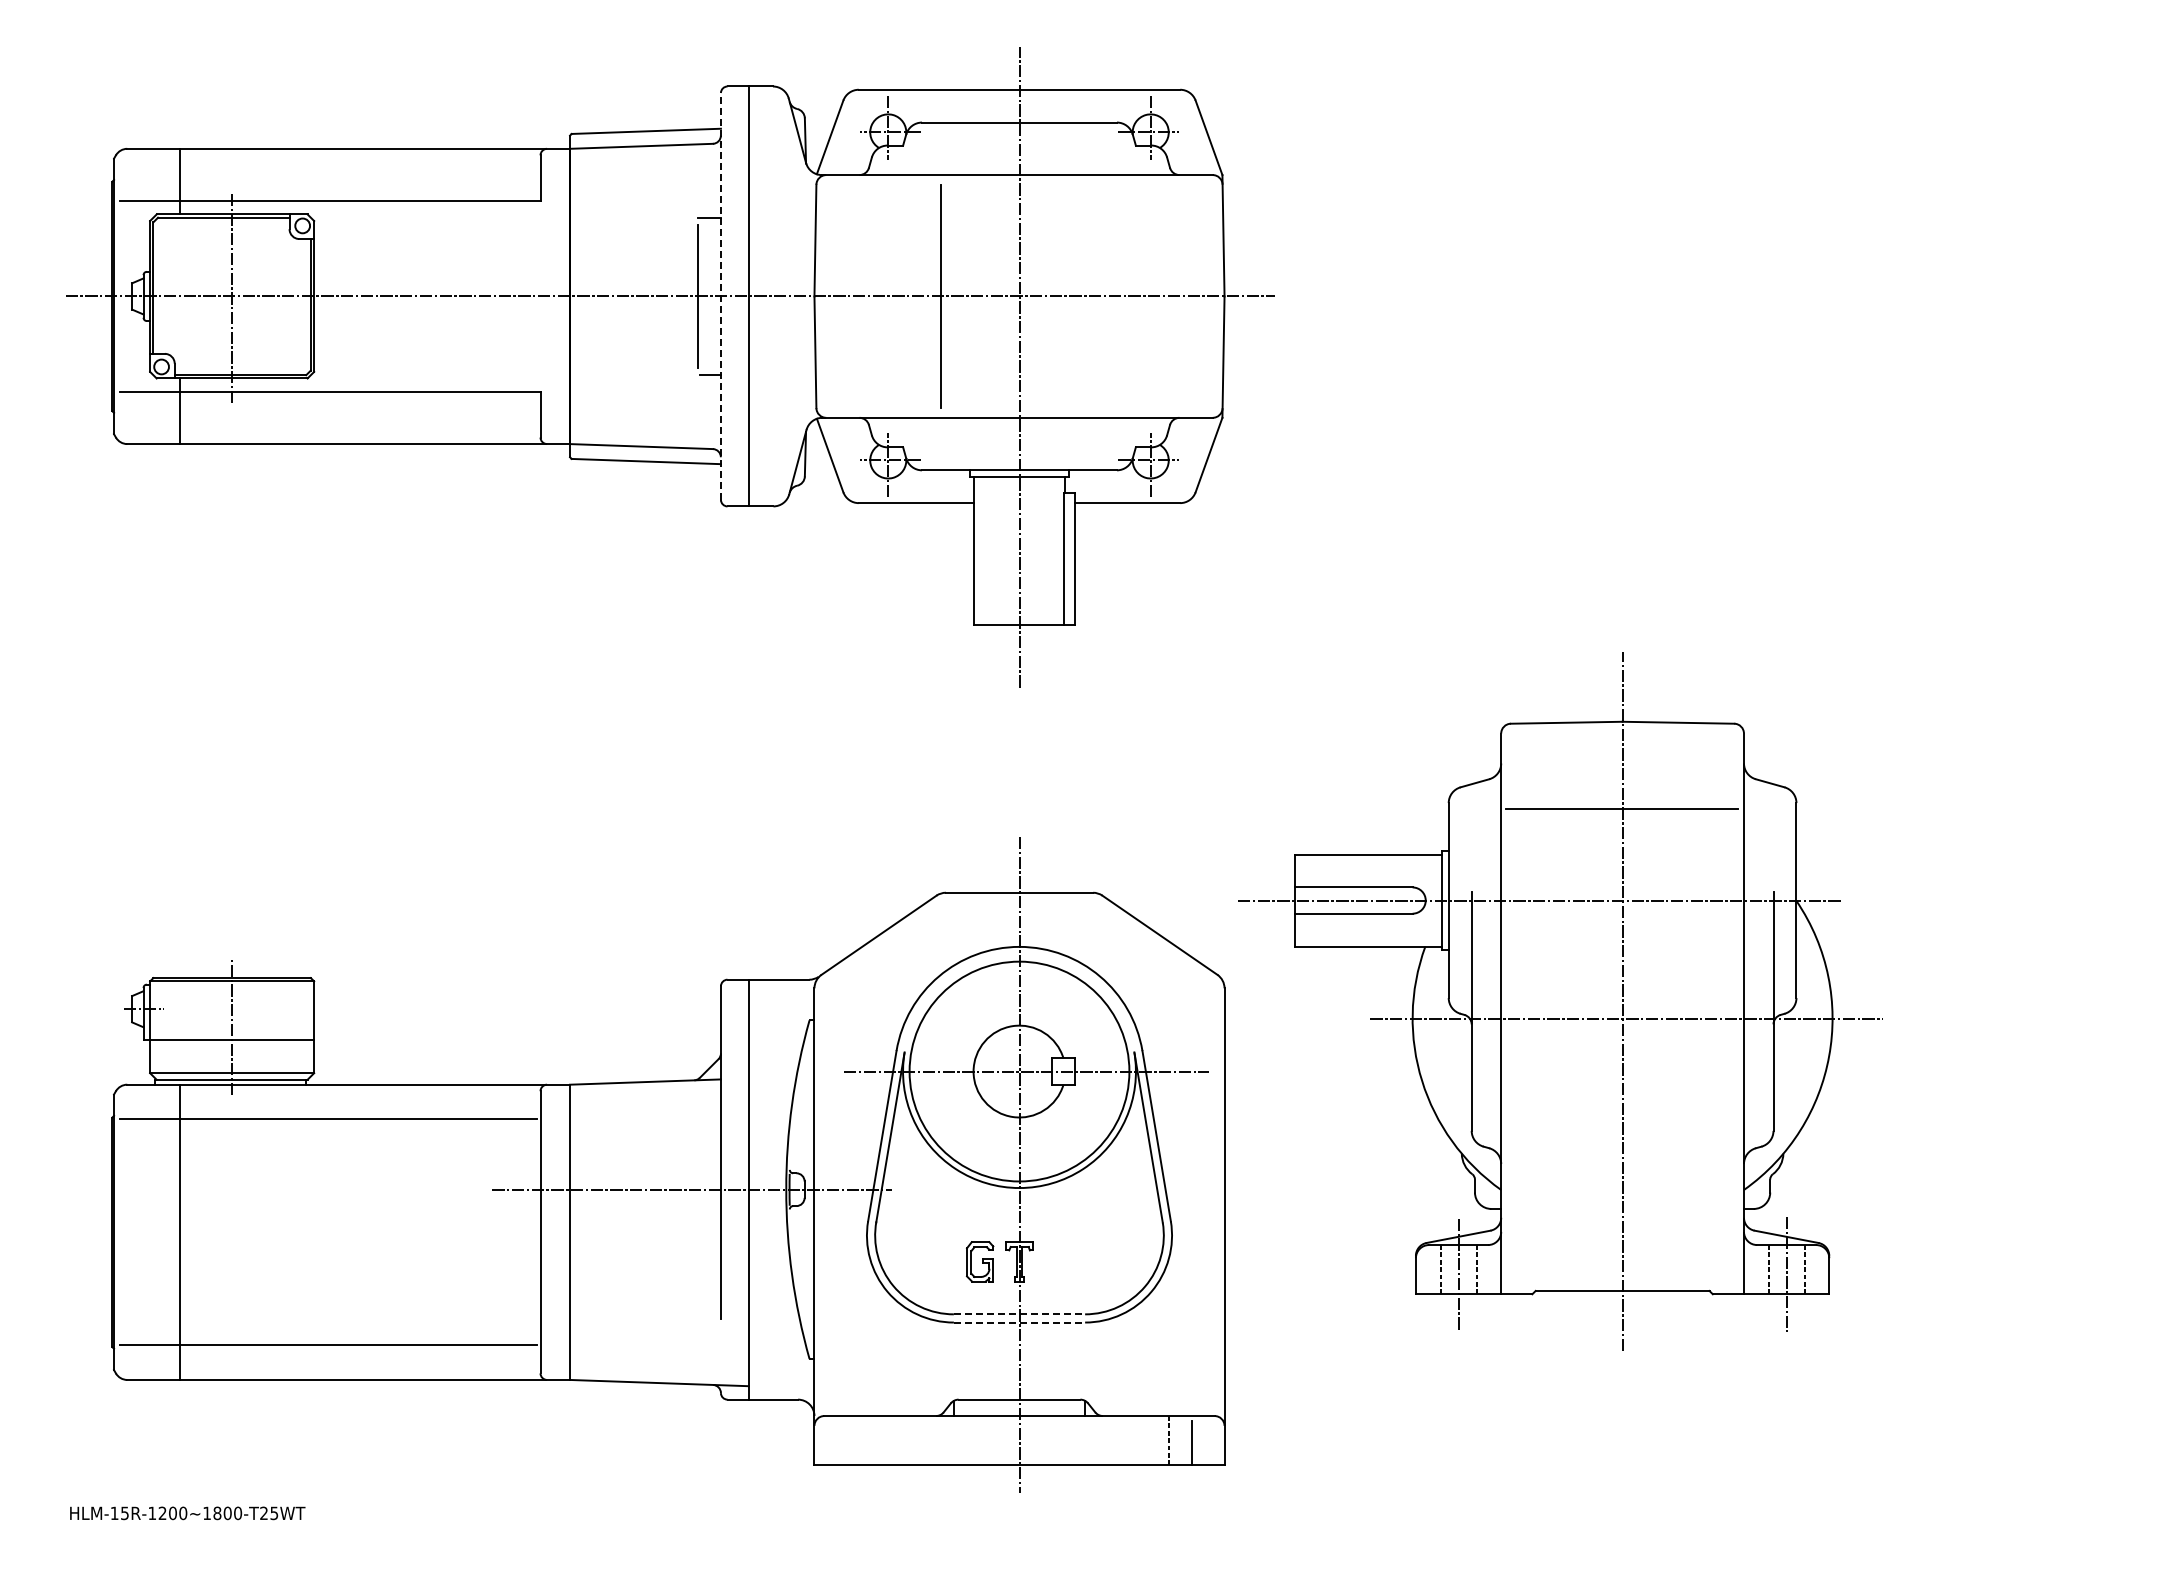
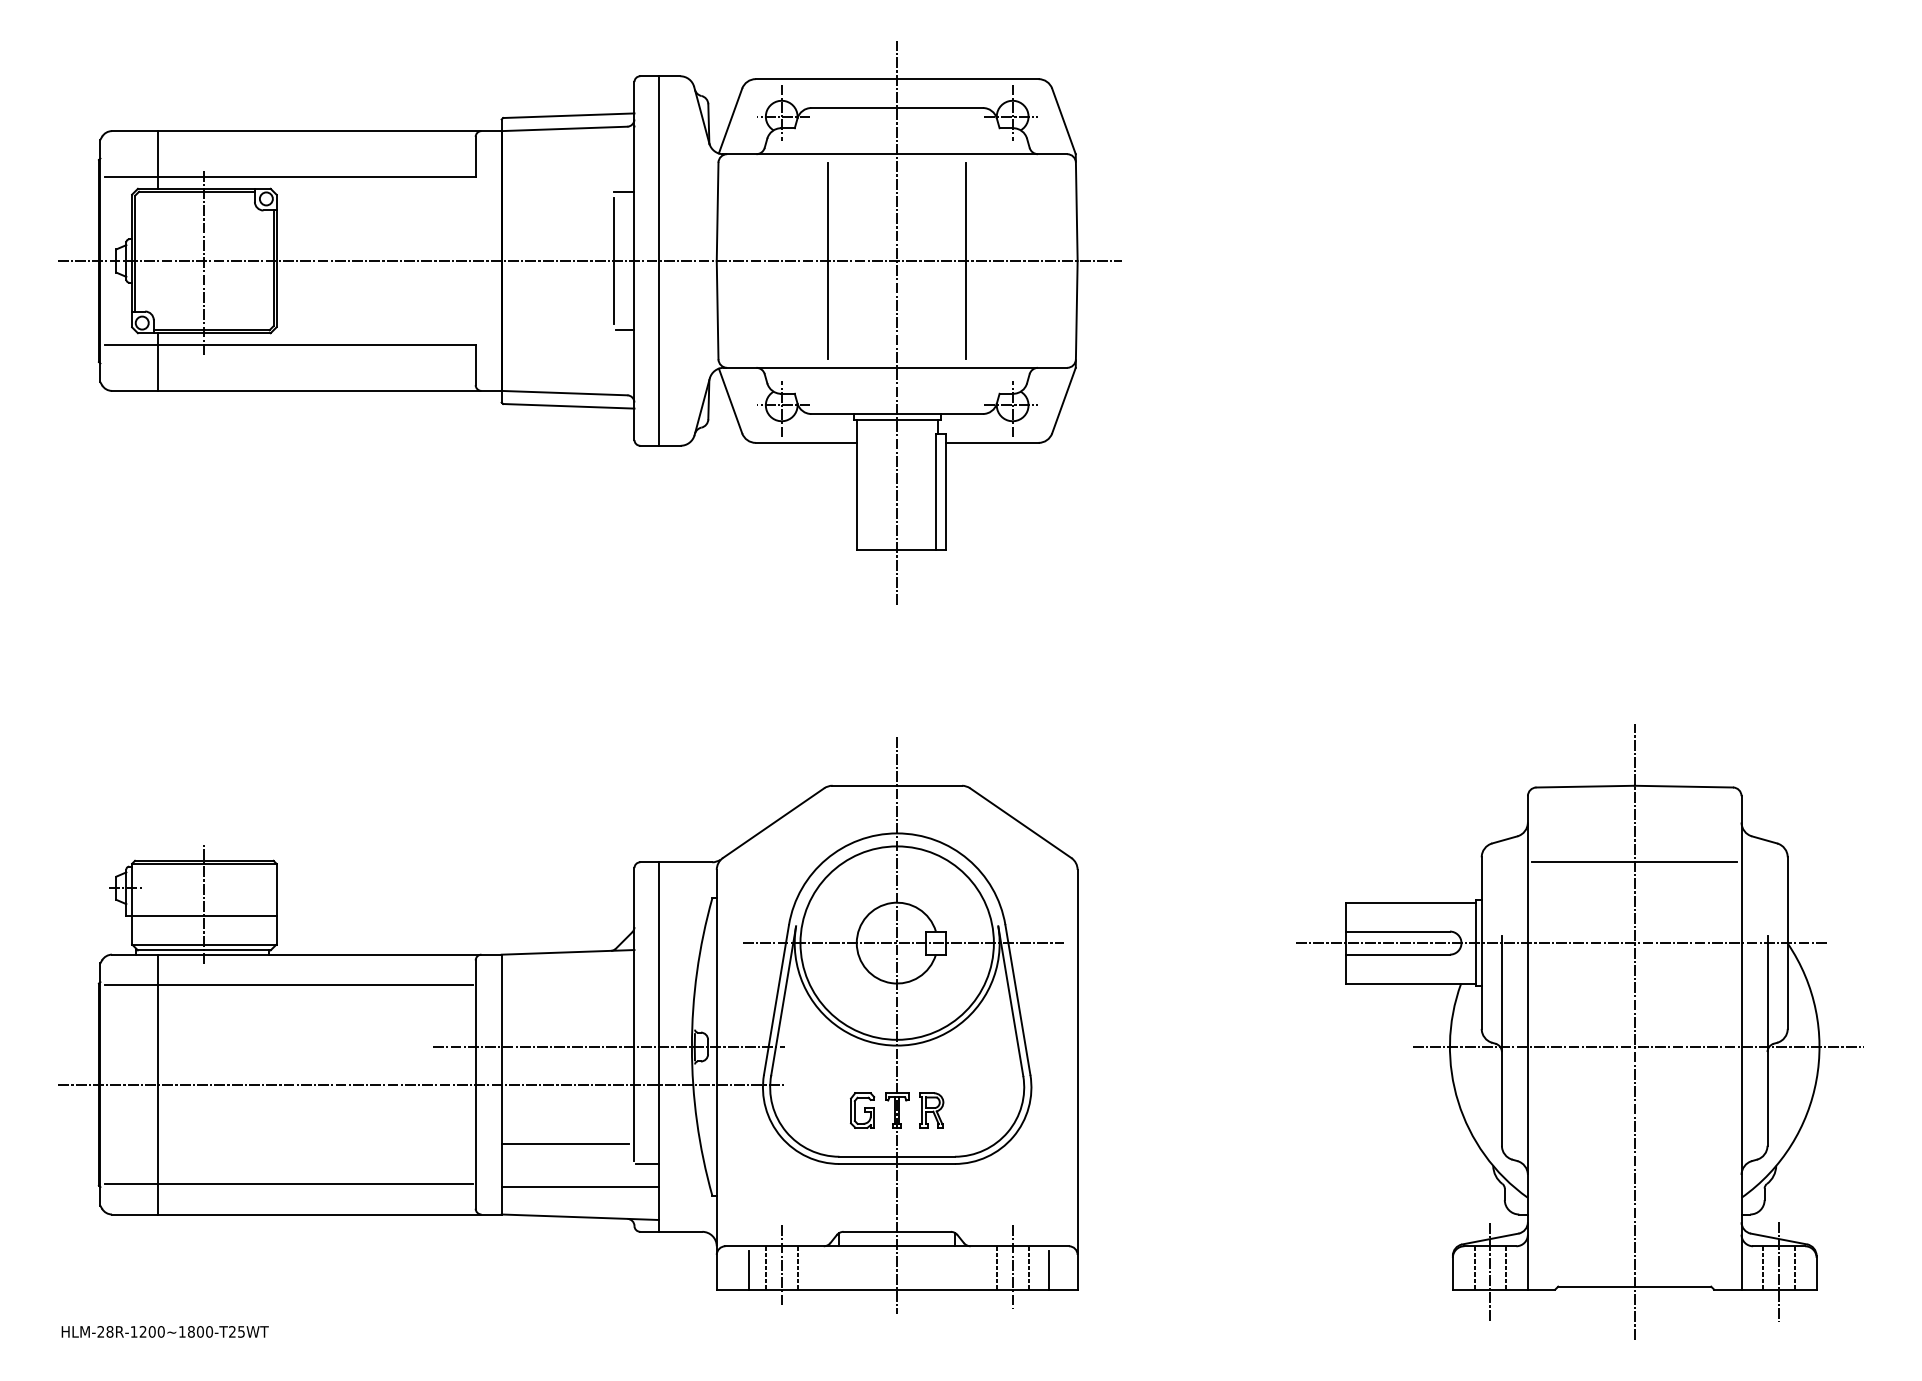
line: (720, 295) -> (634, 260), dashed -> solid
line: (1098, 296) -> (966, 261), added
part: (1560, 1001) -> (1580, 1031), moved
line: (479, 1232) -> (421, 1084), added
part: (1058, 1261) -> (931, 1110), added
line: (642, 1299) -> (565, 1143), added
line: (1019, 1314) -> (897, 1156), dashed -> solid
line: (735, 1322) -> (647, 1163), added
line: (1019, 1322) -> (897, 1163), dashed -> solid
line: (659, 1348) -> (580, 1186), added
line: (888, 1437) -> (781, 1265), added
line: (1150, 1439) -> (1012, 1266), added
line: (870, 1440) -> (766, 1267), added
line: (906, 1440) -> (797, 1267), added
line: (1132, 1440) -> (996, 1267), added
line: (850, 1443) -> (748, 1270), added
text: (119, 1513) -> (105, 1332), HLM-15R-1200~1800-T25WT -> HLM-28R-1200~1800-T25WT

